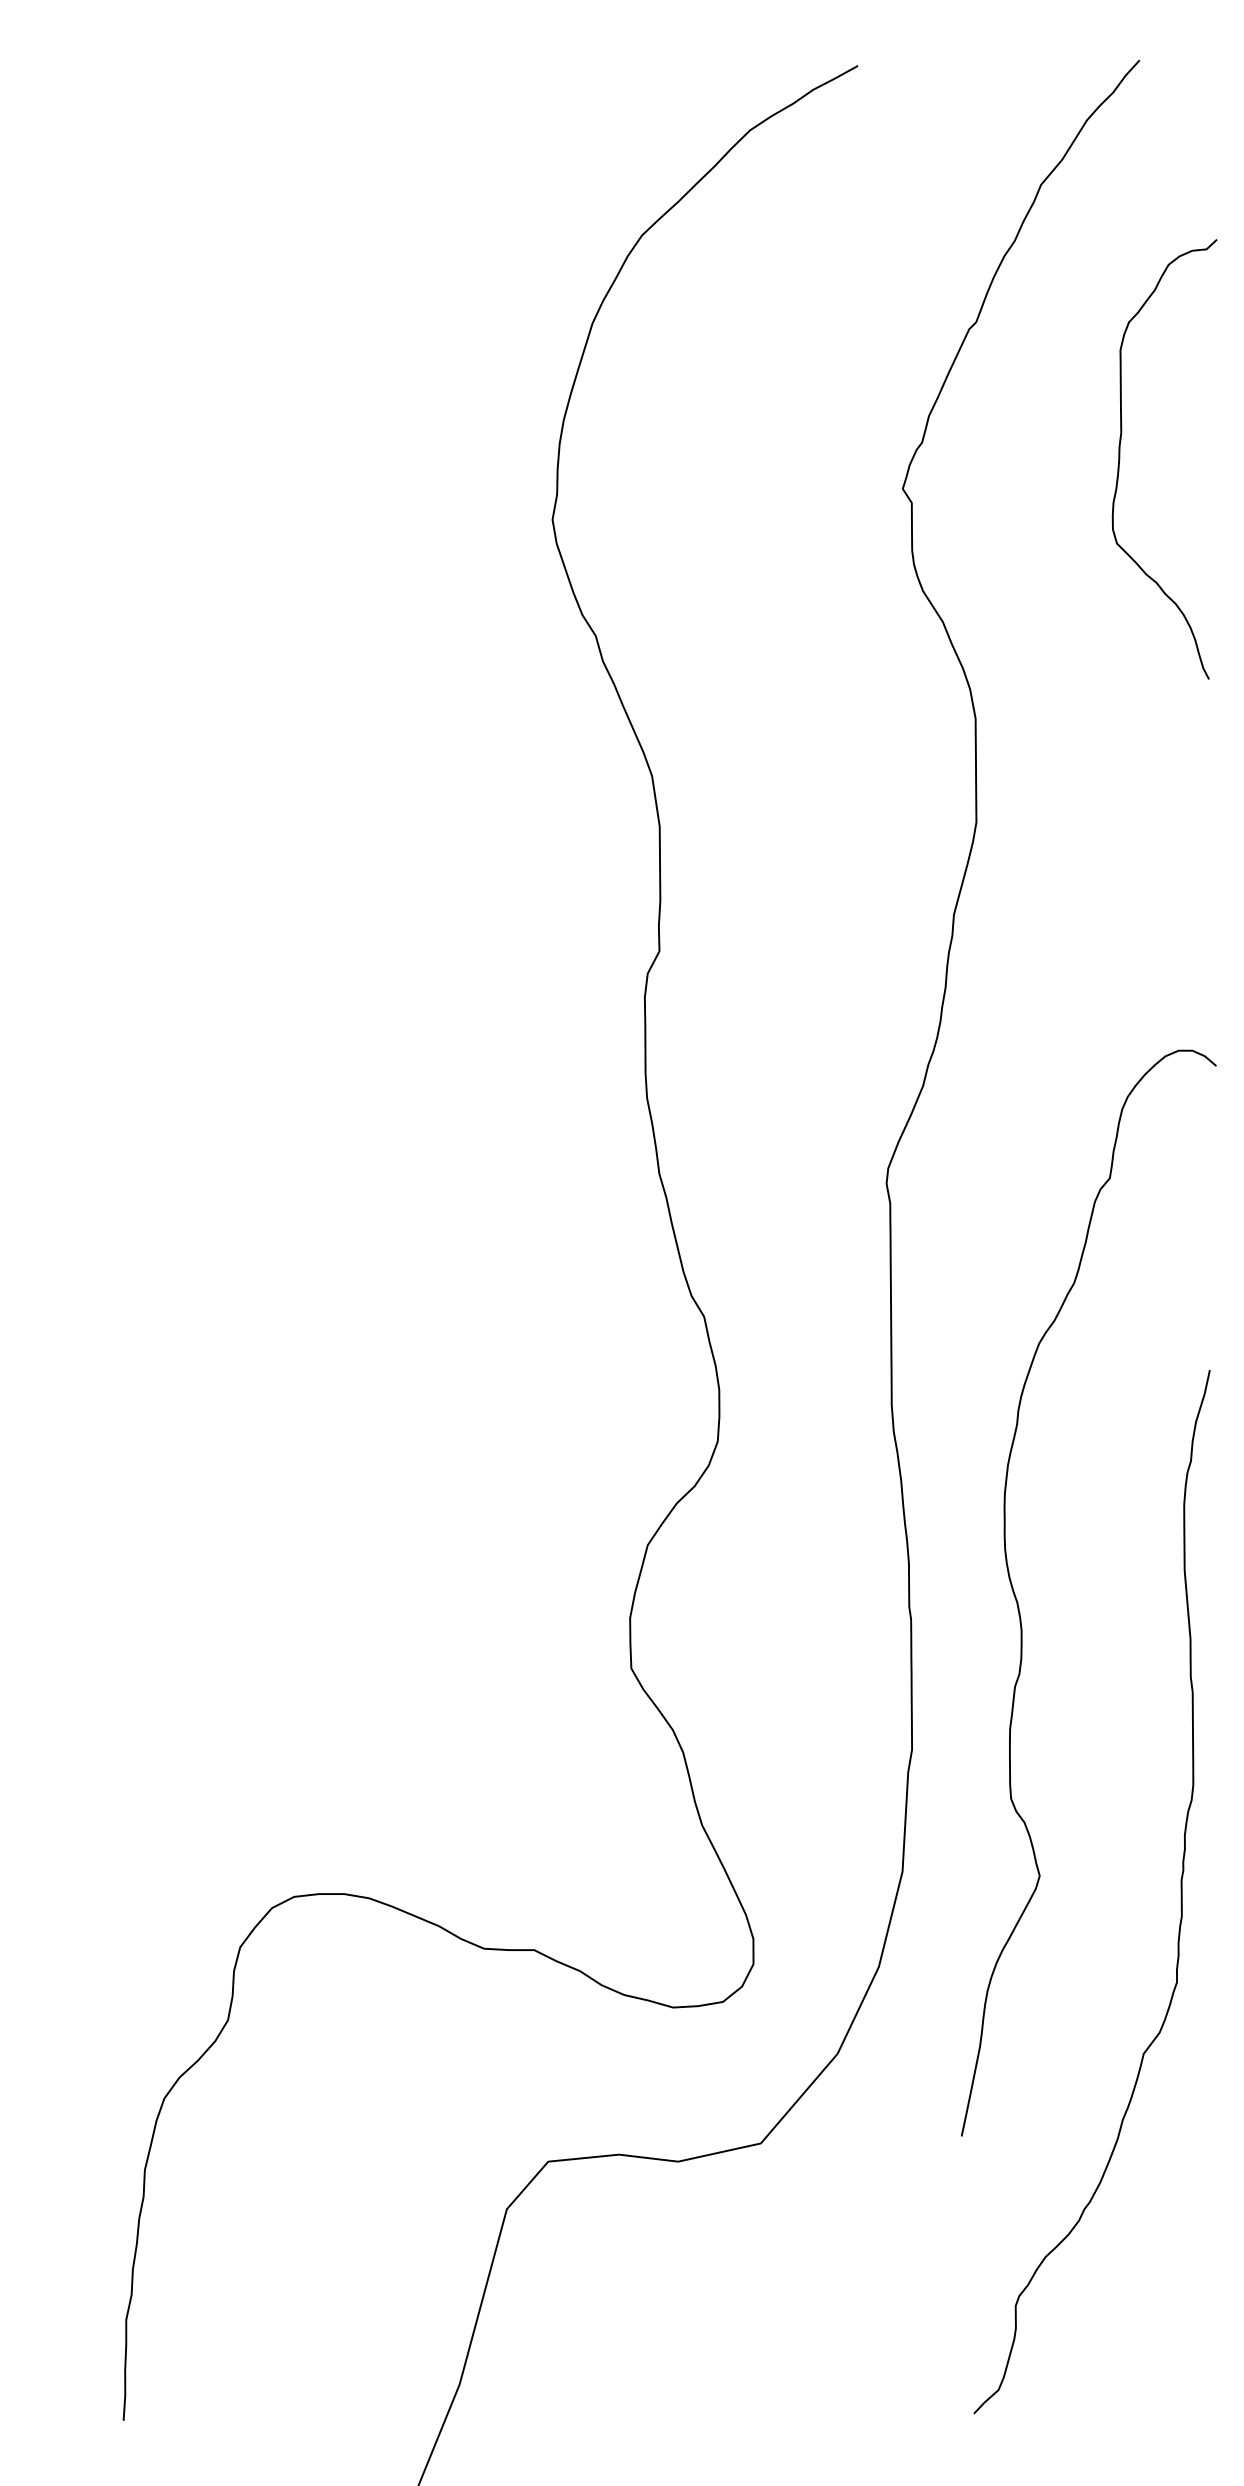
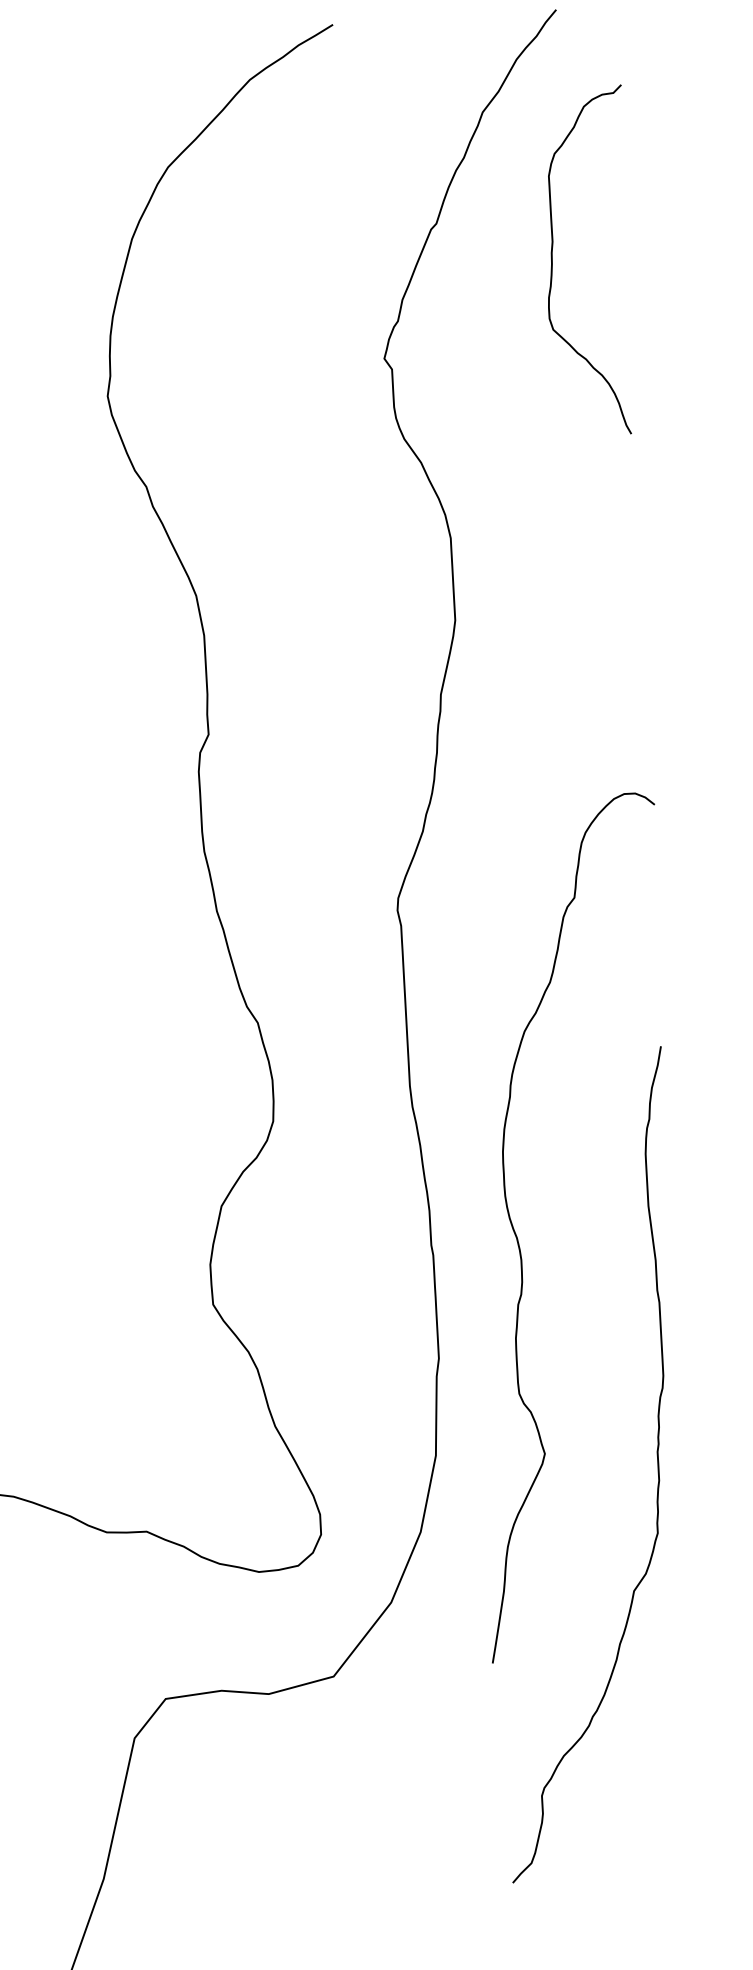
curve: (1120, 459) -> (552, 262), moved

